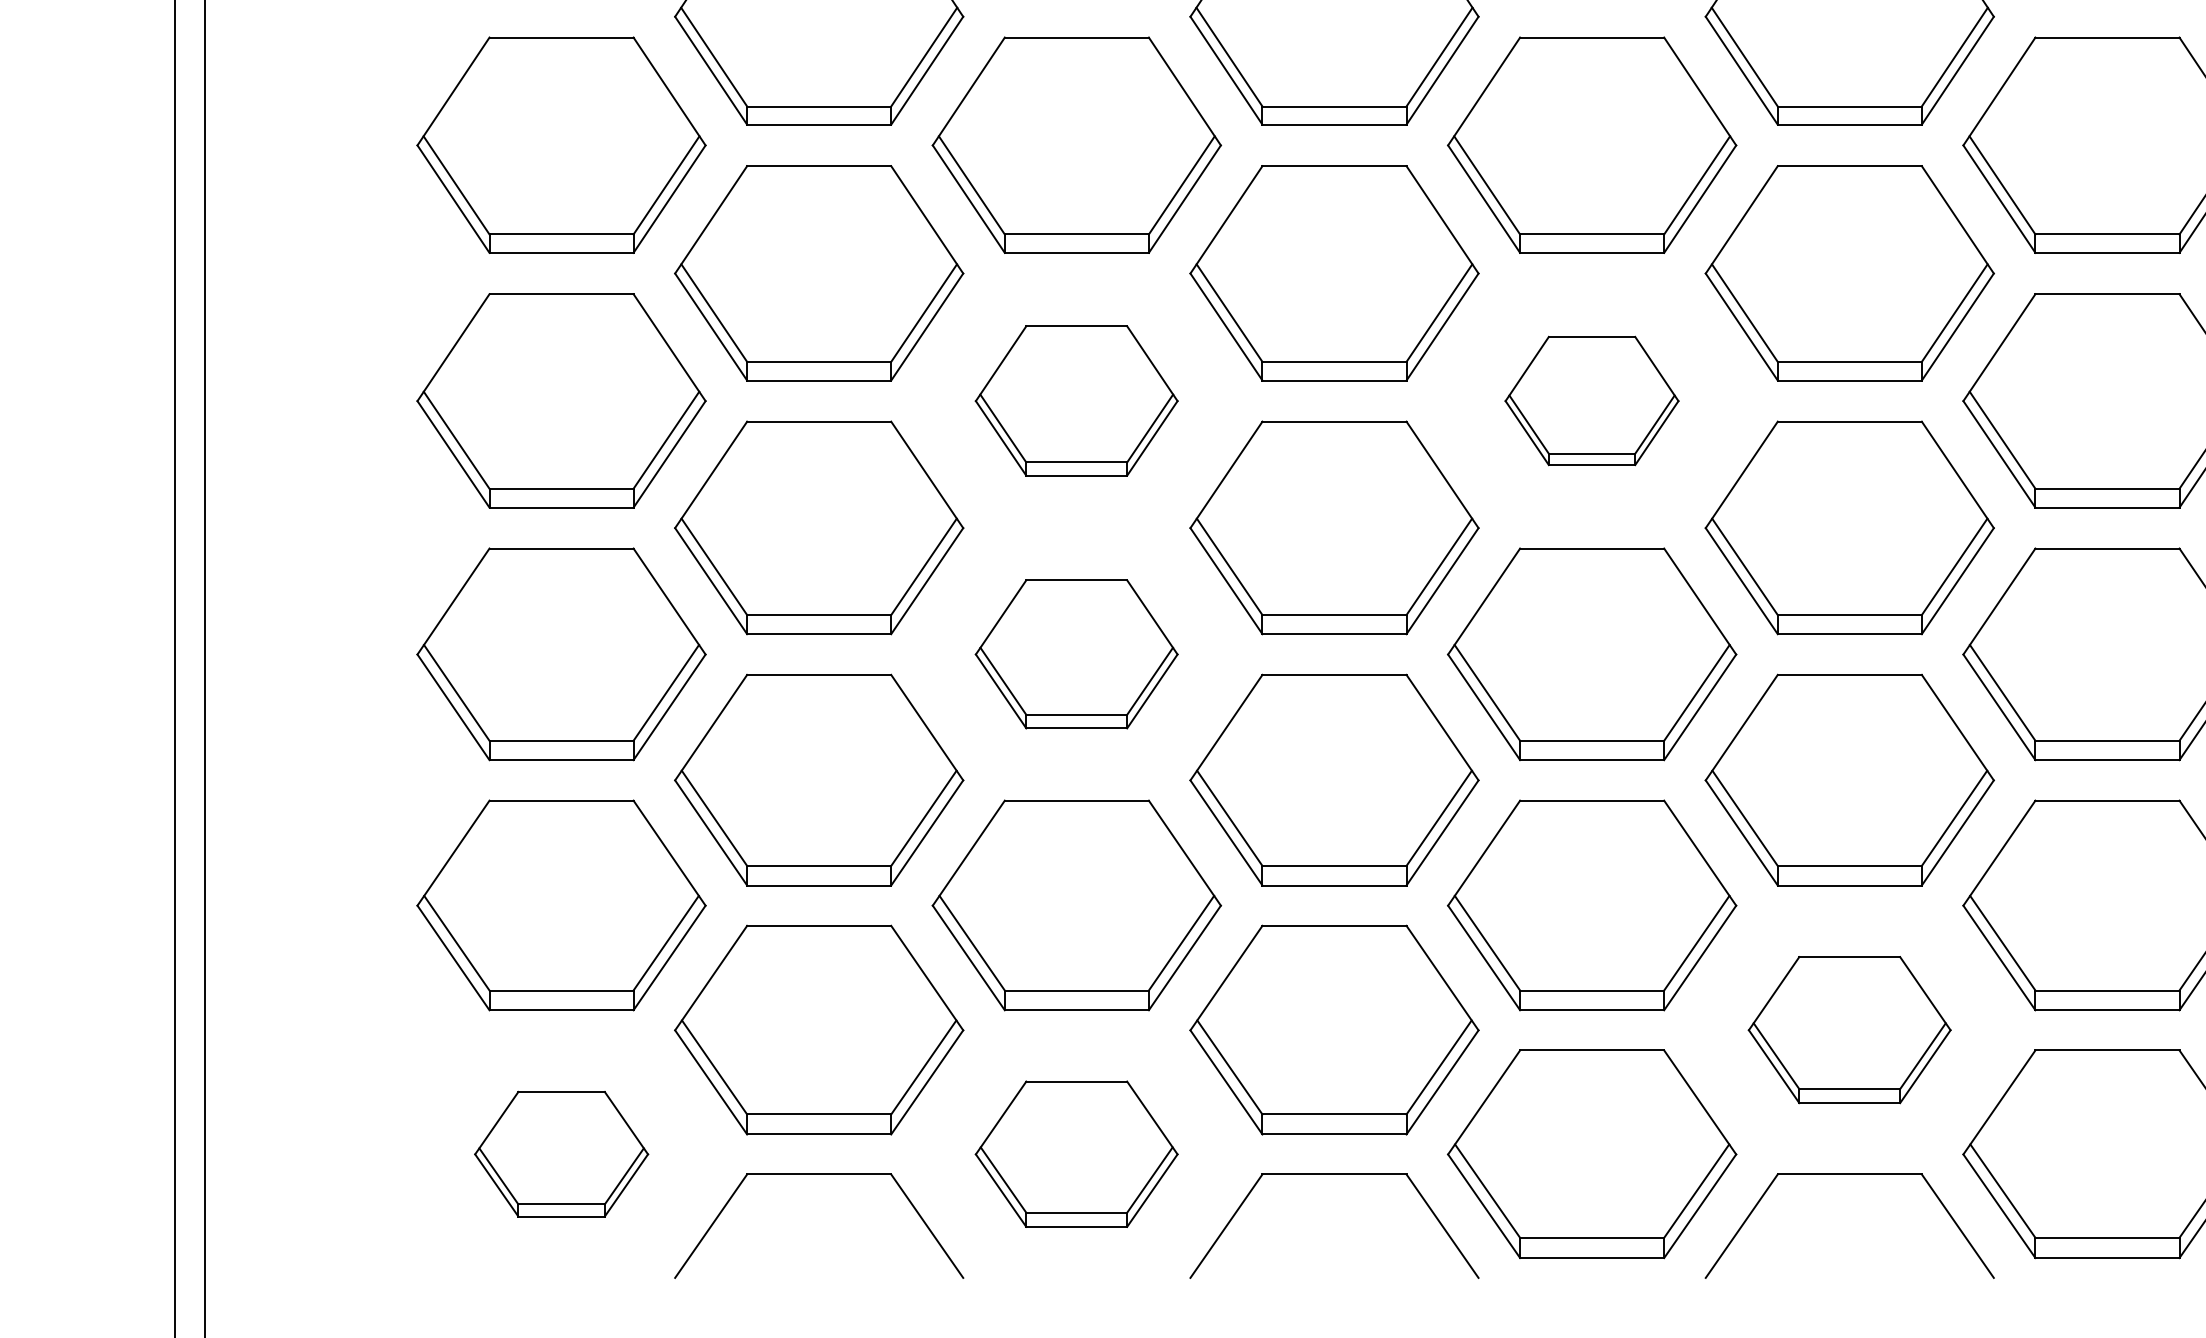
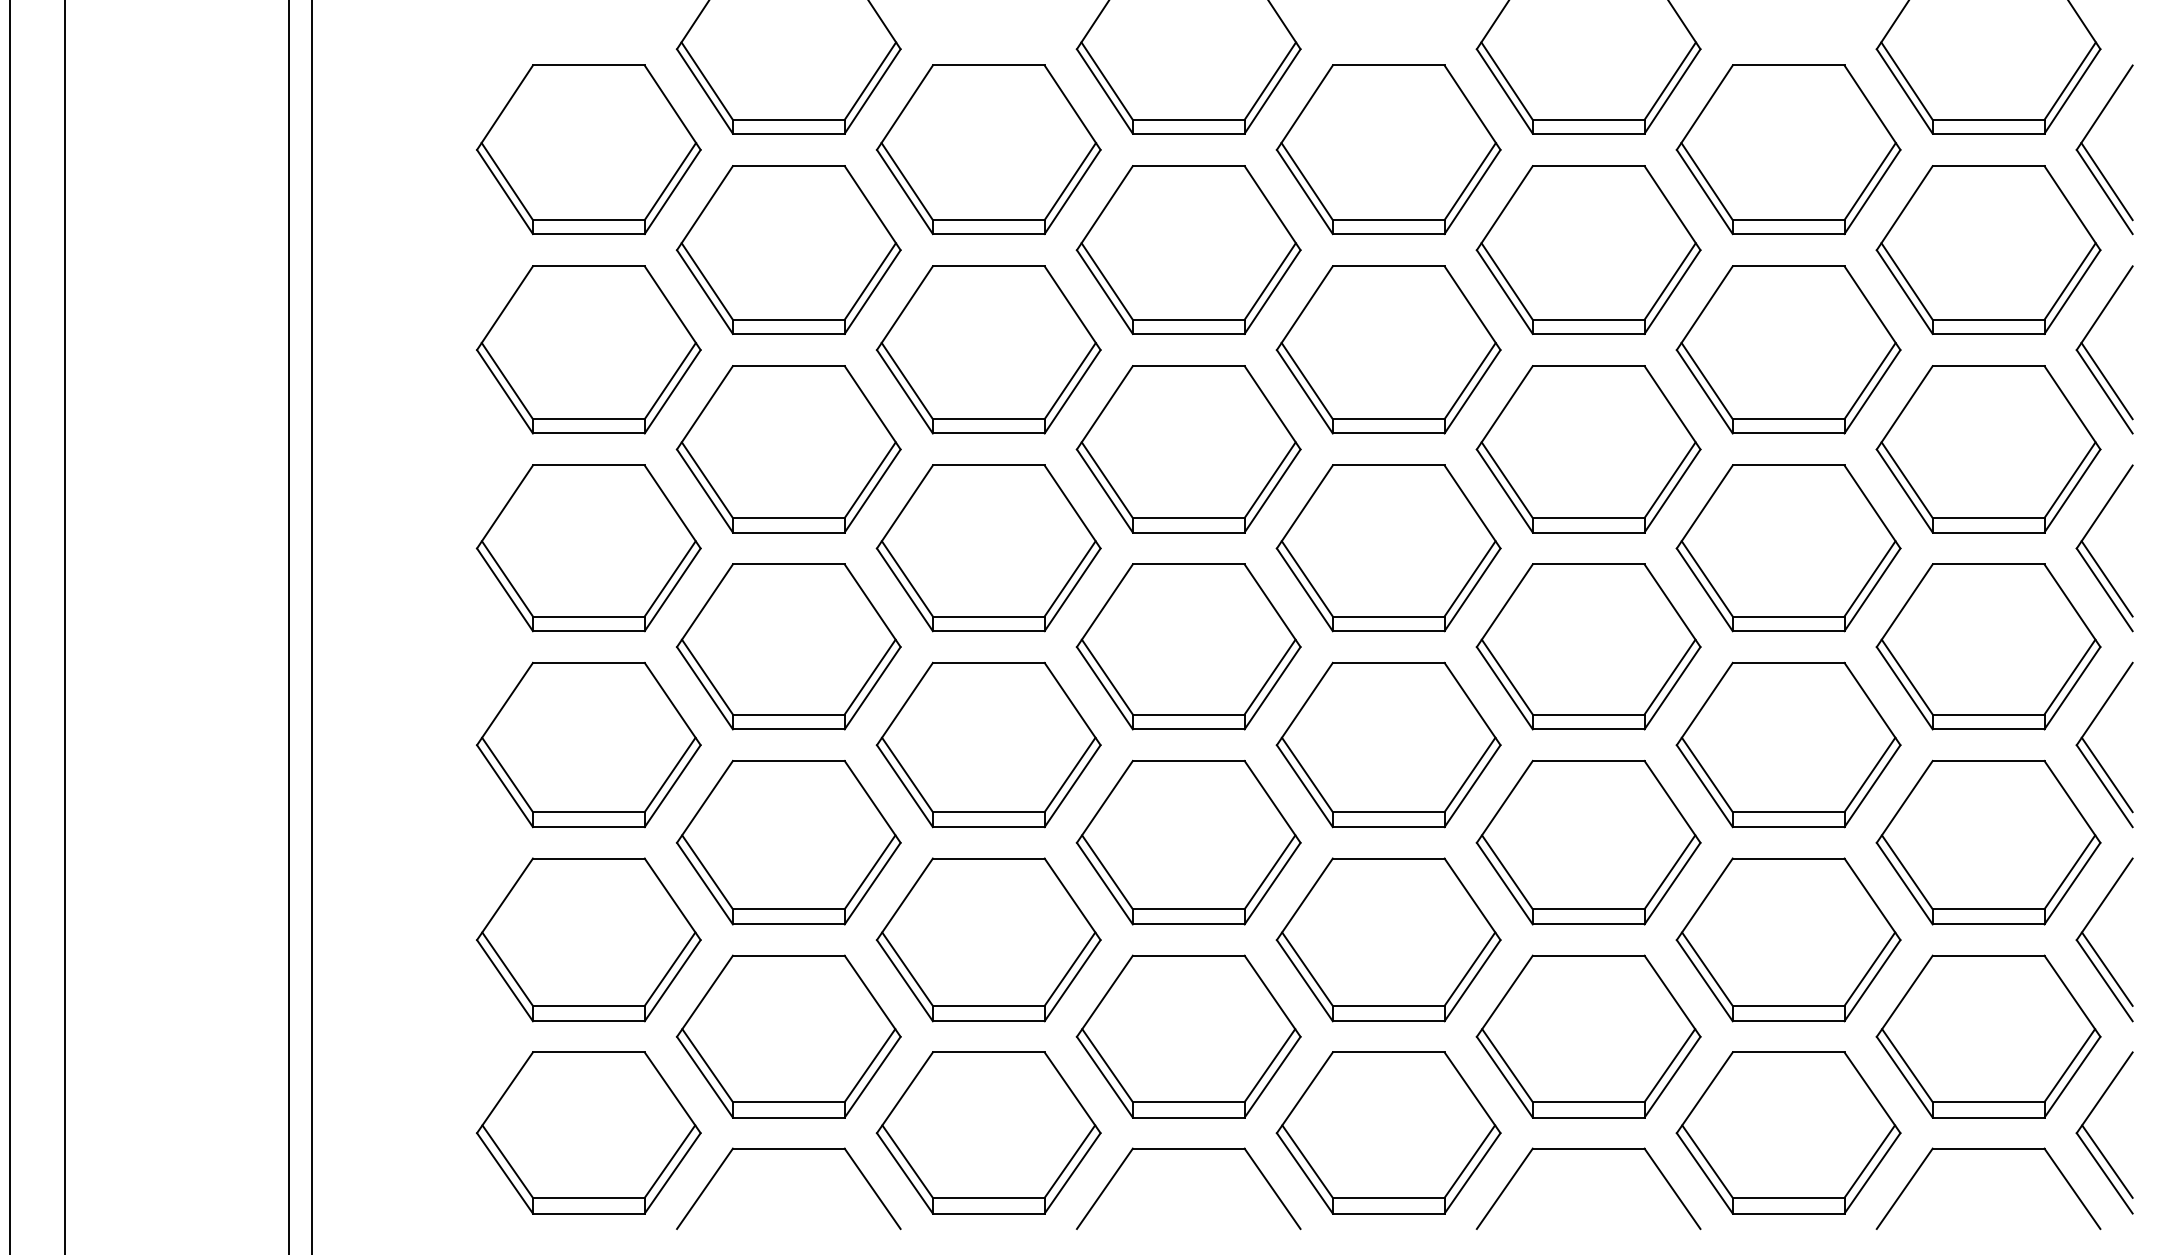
part: (1076, 401) -> (988, 548), size x1.43
part: (1591, 401) -> (1388, 548), size x1.67
part: (1076, 653) -> (988, 744), size x1.43
part: (1849, 1029) -> (1588, 1036), size x1.43
part: (561, 1153) -> (588, 1132), size x1.67
part: (1076, 1153) -> (988, 1132), size x1.43

